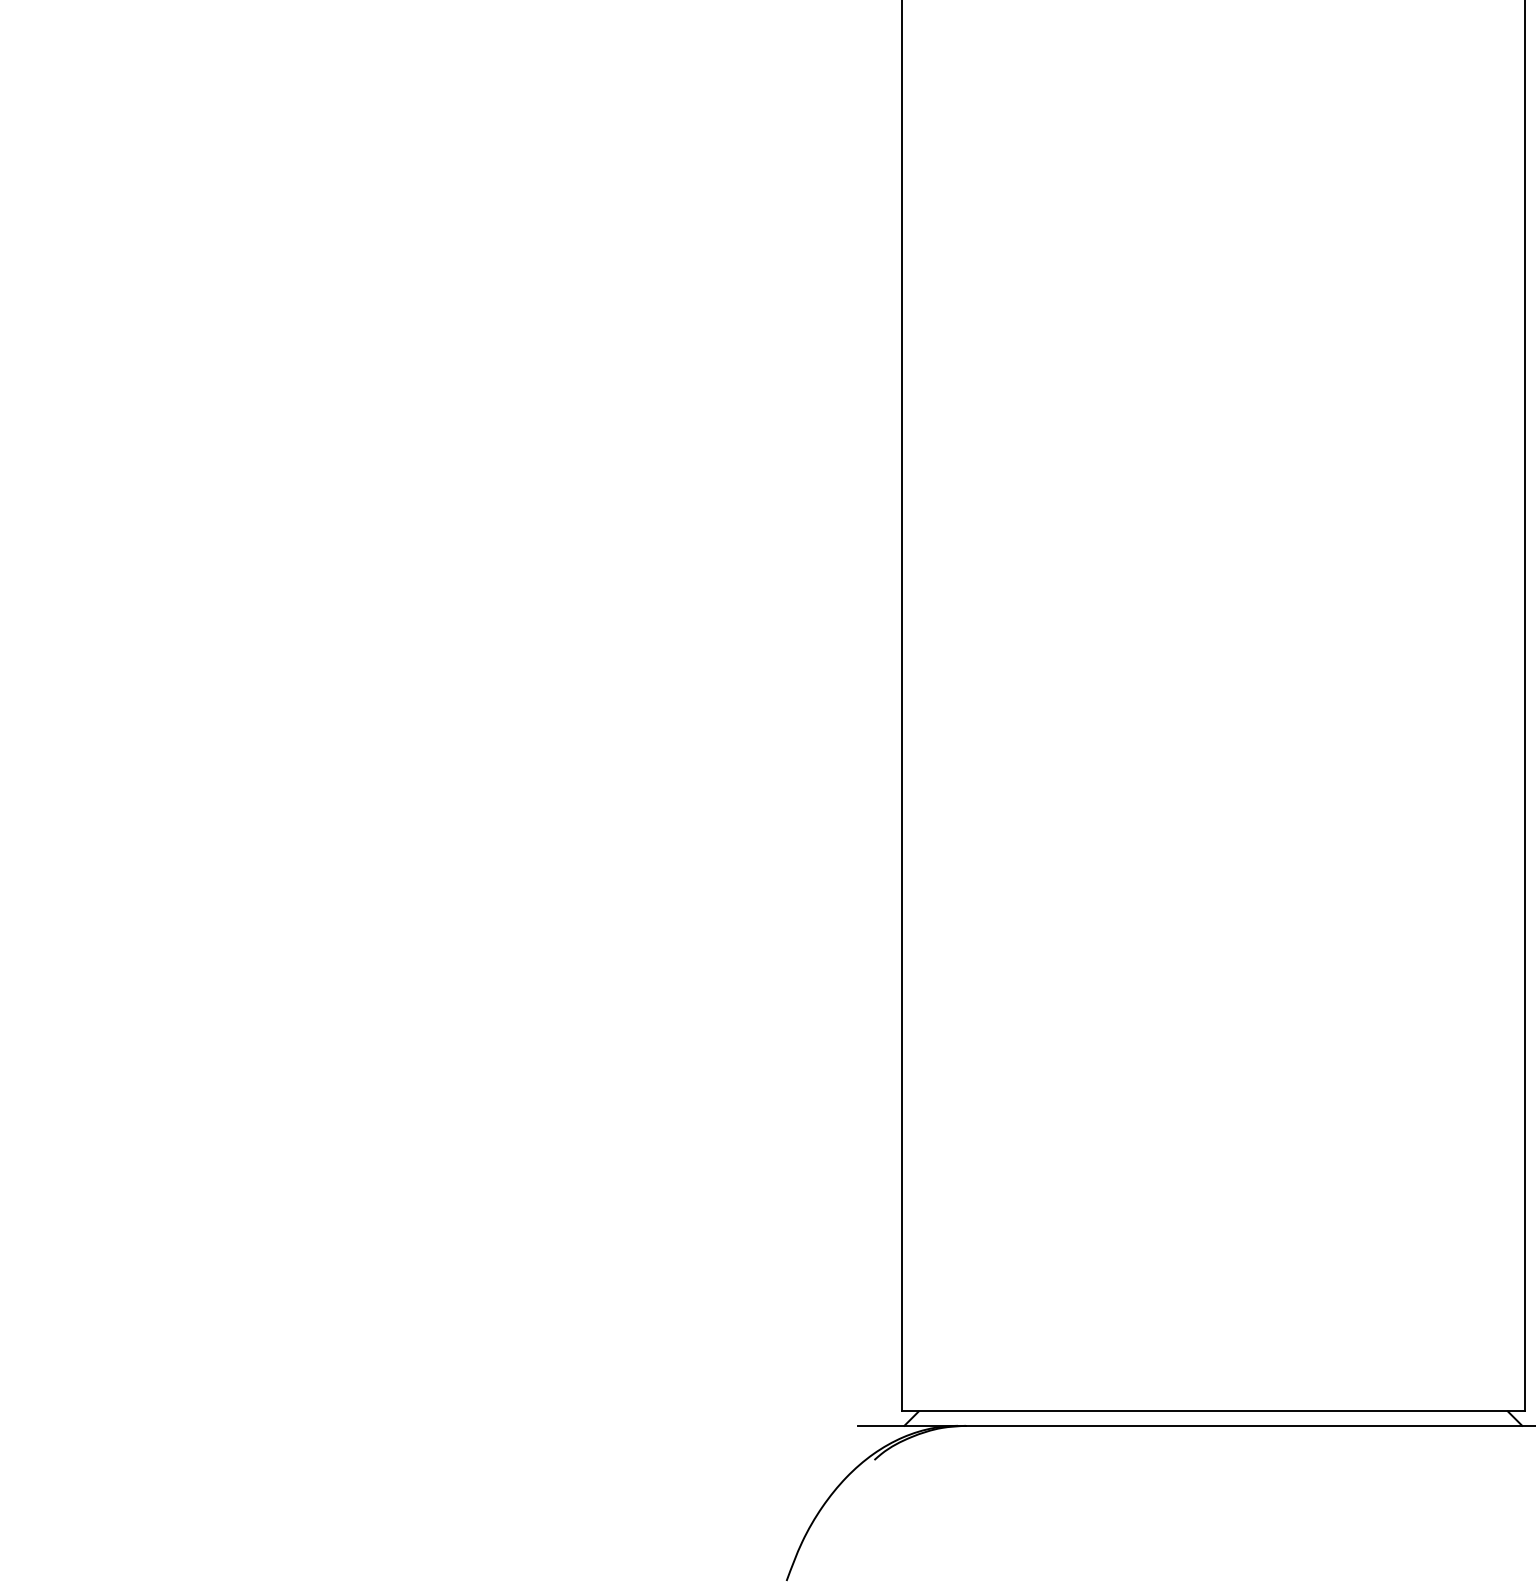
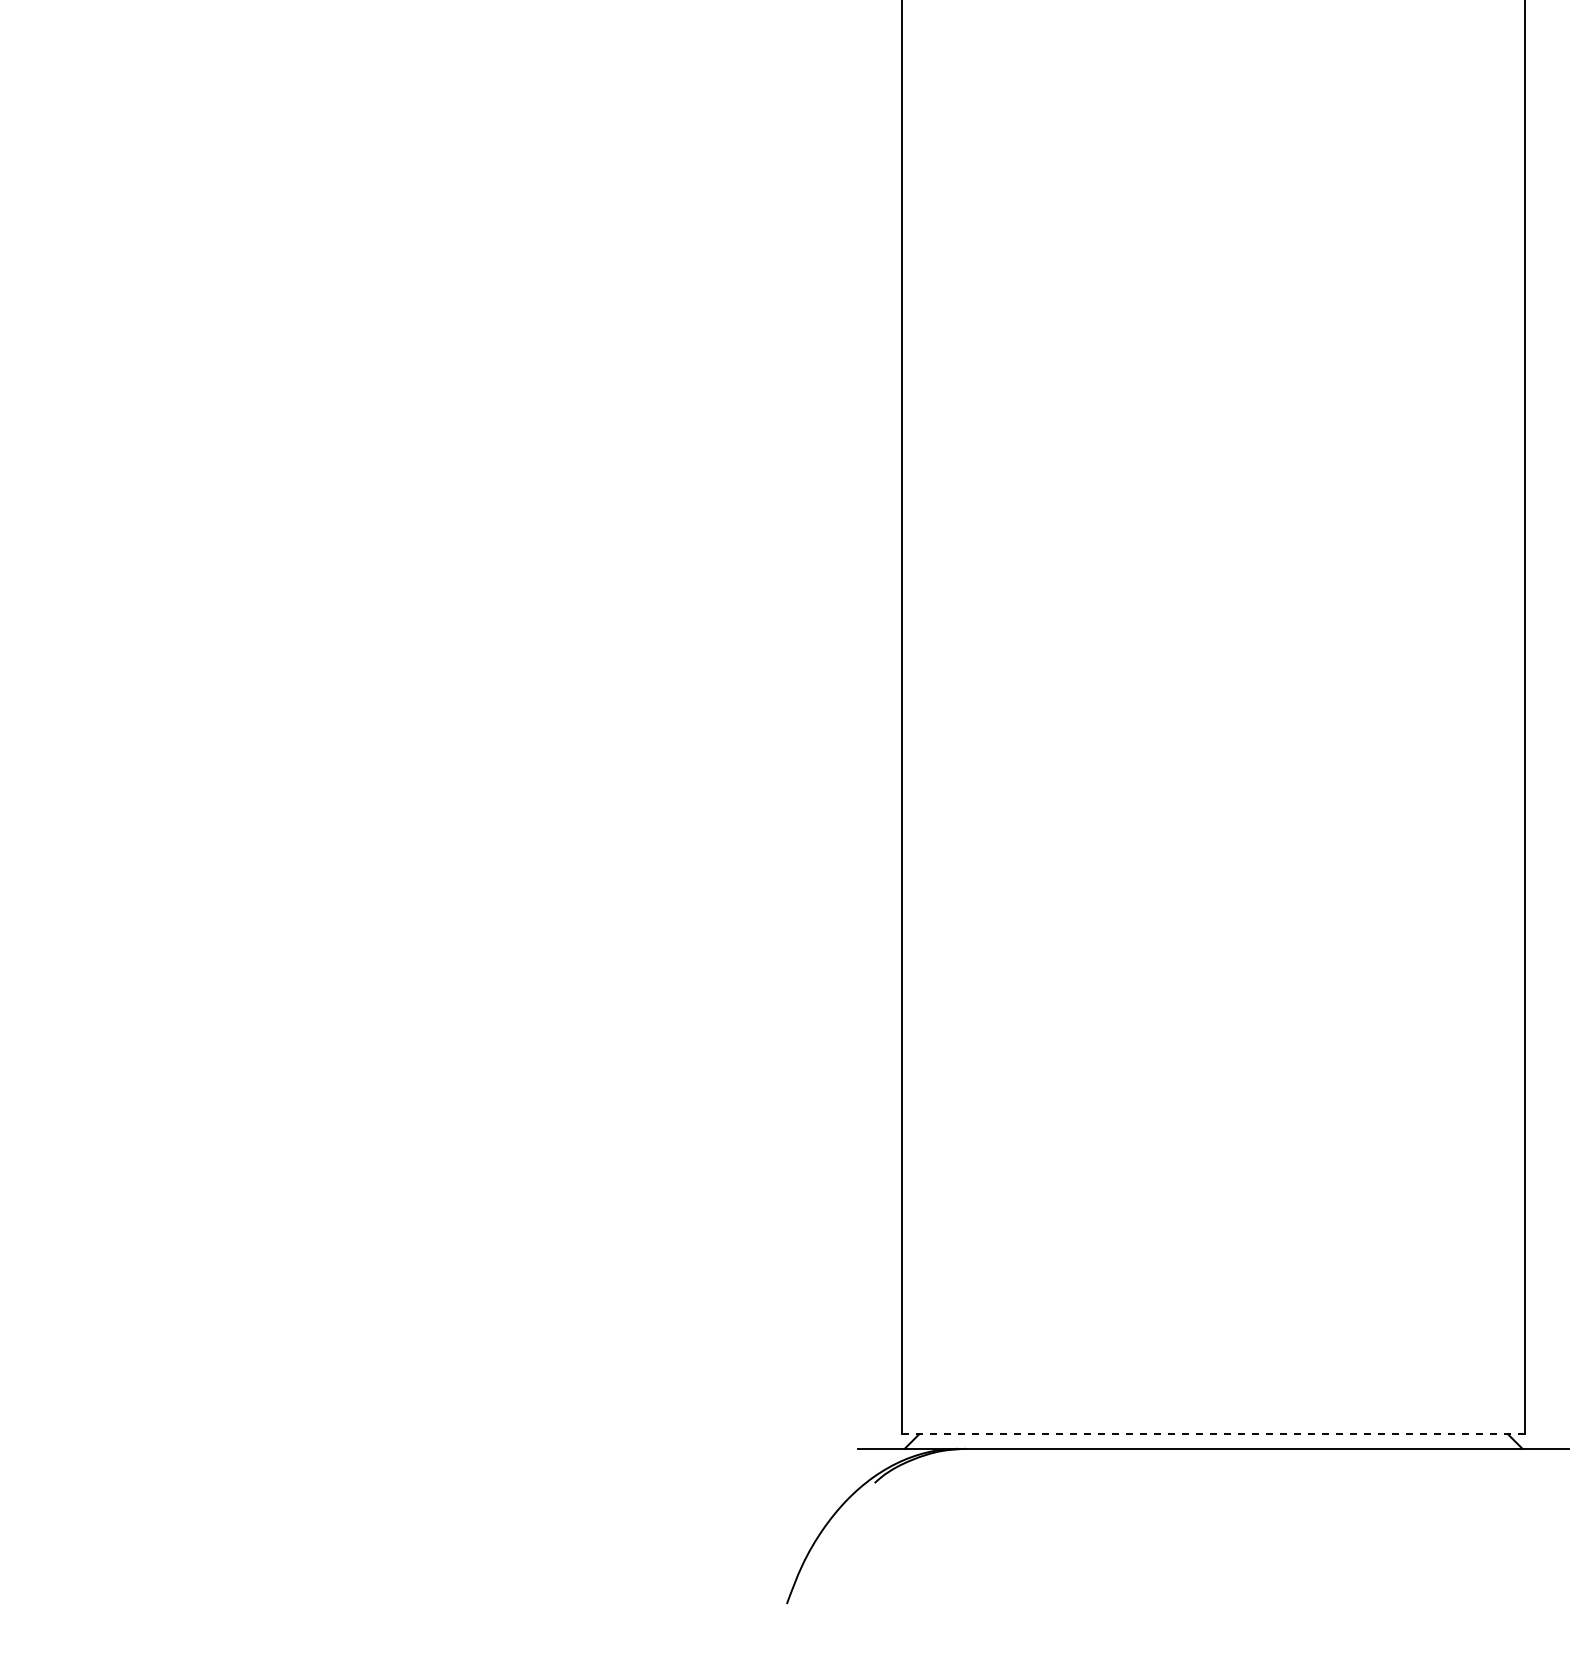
line: (1214, 1411) -> (1214, 1434), solid -> dashed

